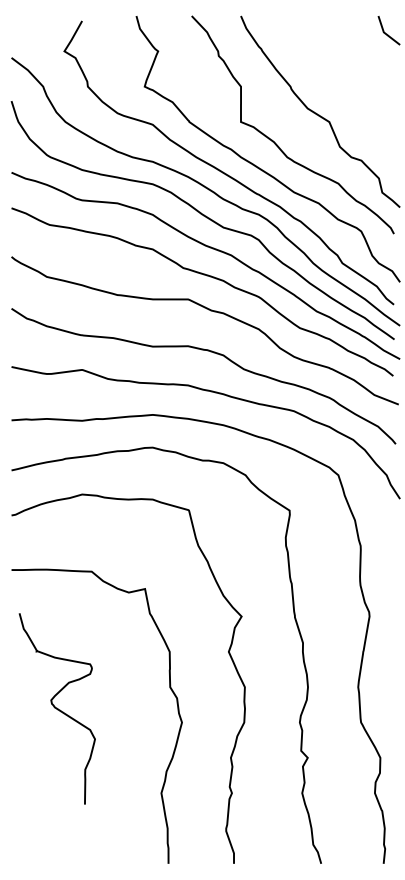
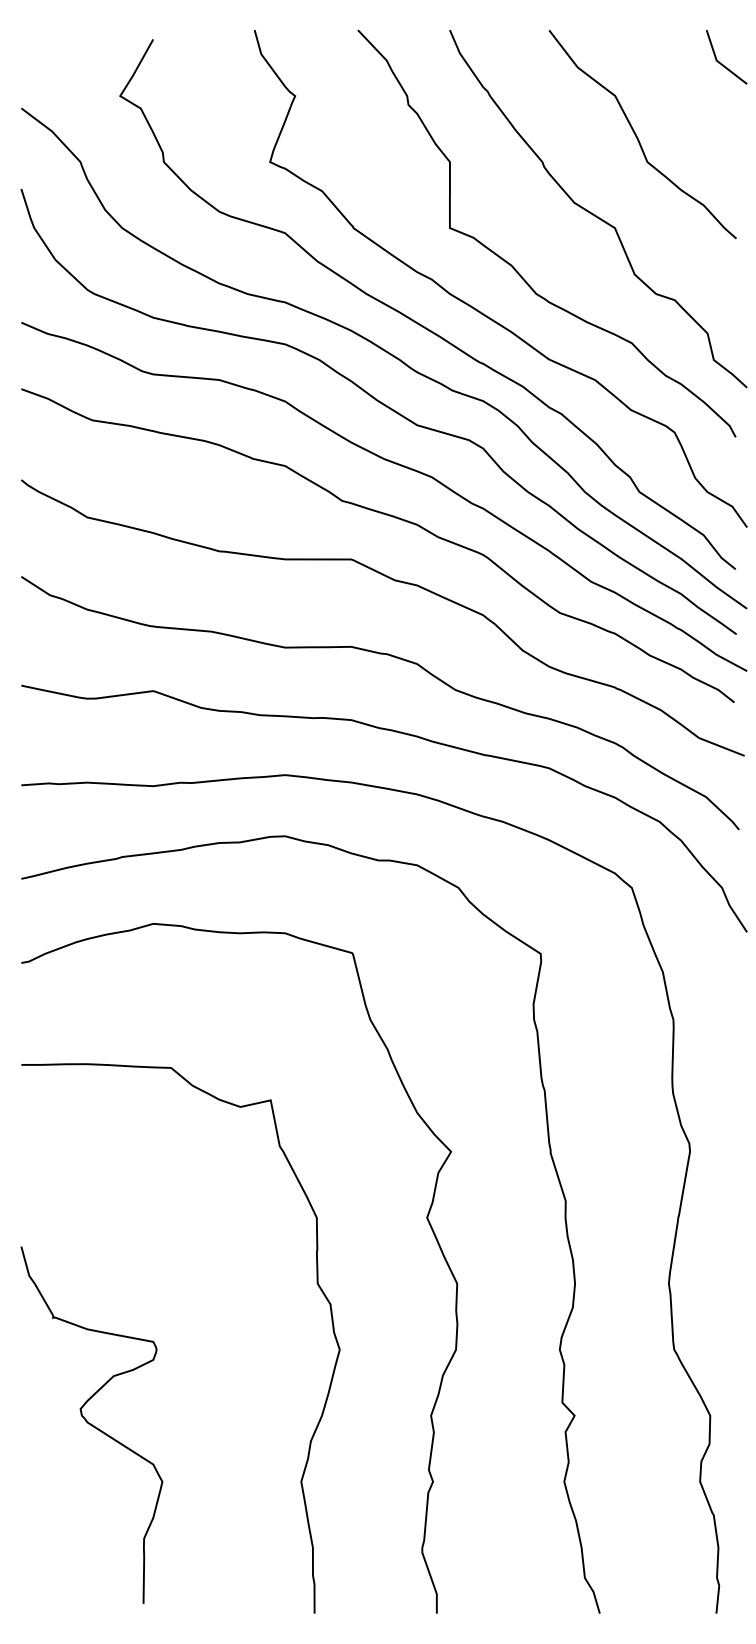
curve: (341, 71) -> (637, 133), added
curve: (56, 708) -> (90, 1424), moved

